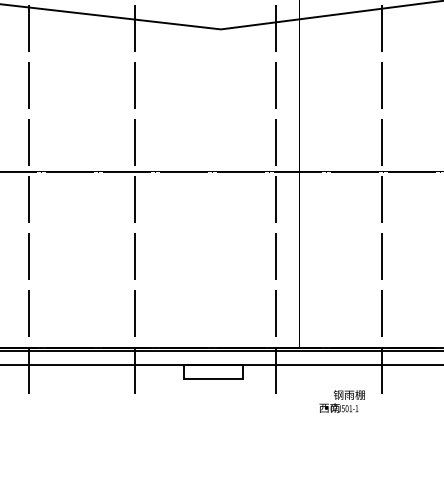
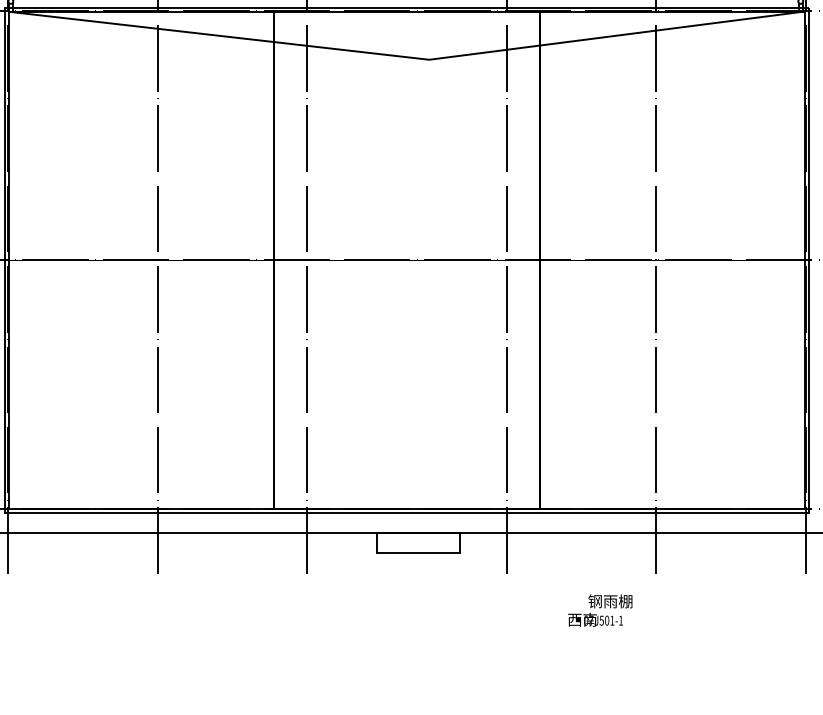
text: (342, 401) -> (600, 610), moved

